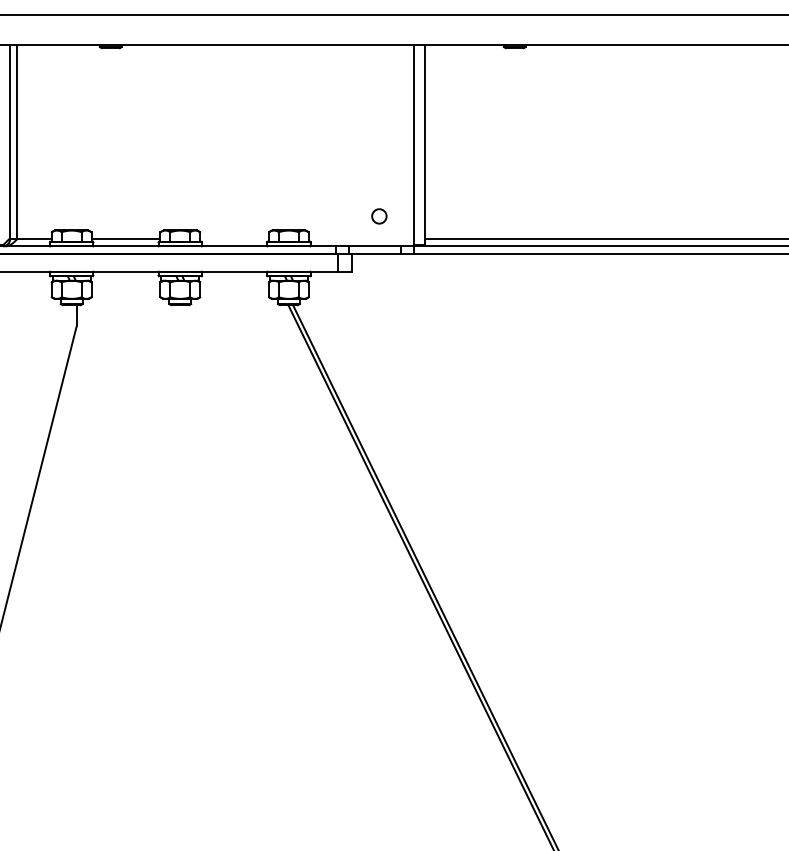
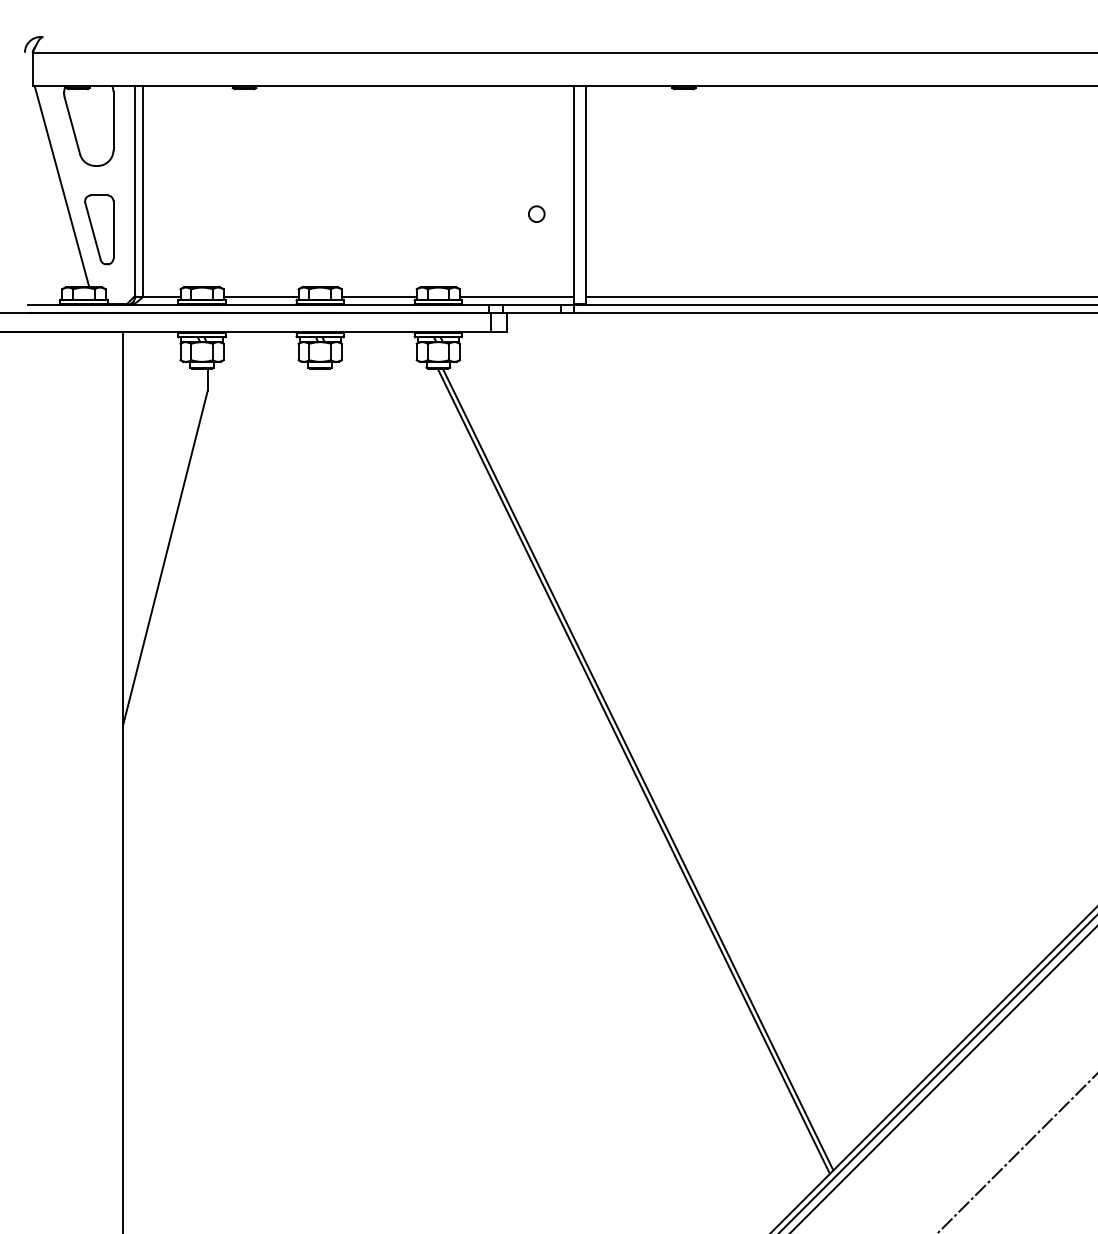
circle: (379, 215) -> (536, 213), moved
line: (233, 238) -> (378, 296), added
line: (360, 238) -> (516, 296), added

